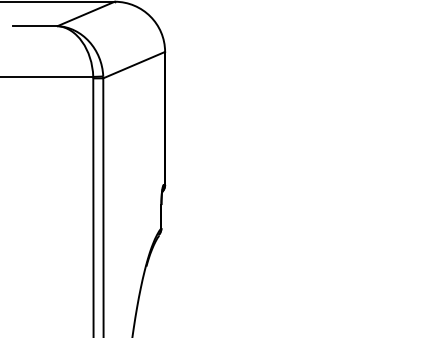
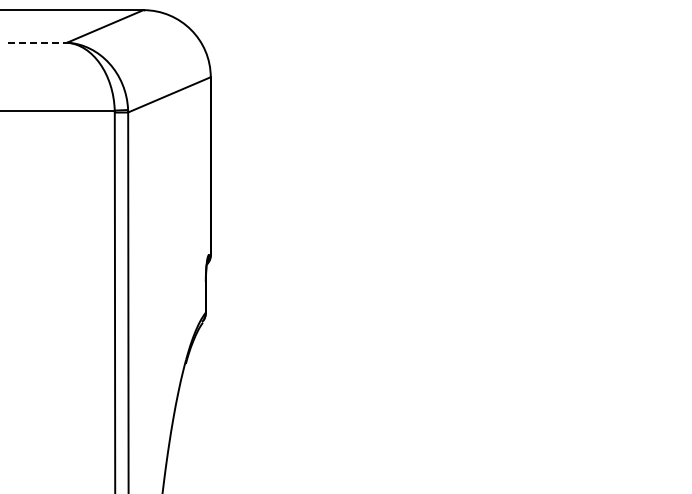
line: (35, 25) -> (37, 42), solid -> dashed

